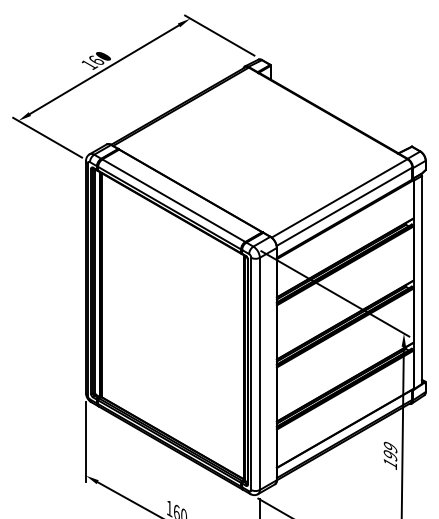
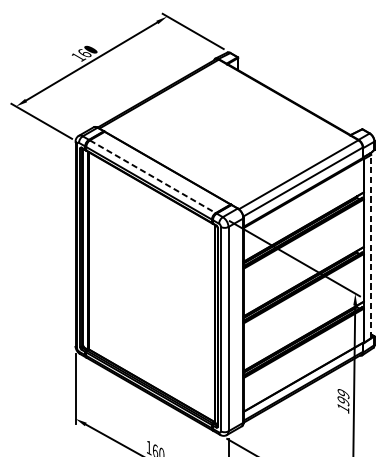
line: (173, 200) -> (152, 176), solid -> dashed
line: (422, 279) -> (371, 246), solid -> dashed

